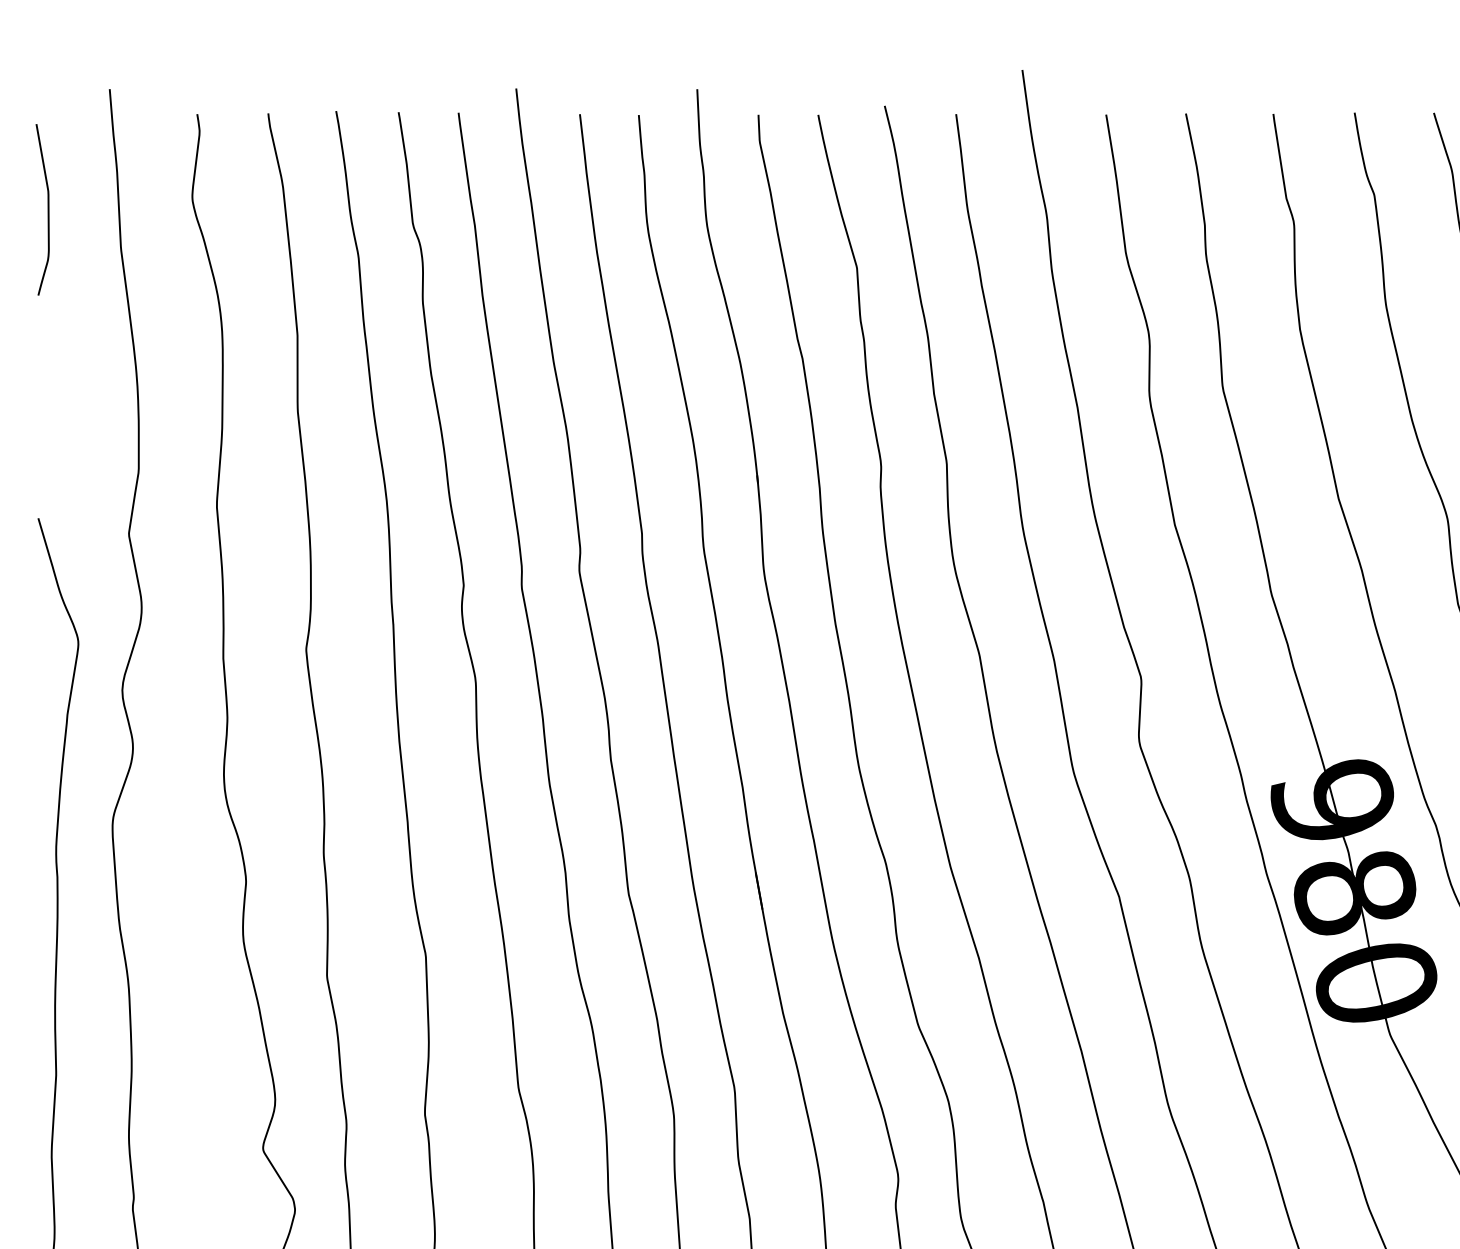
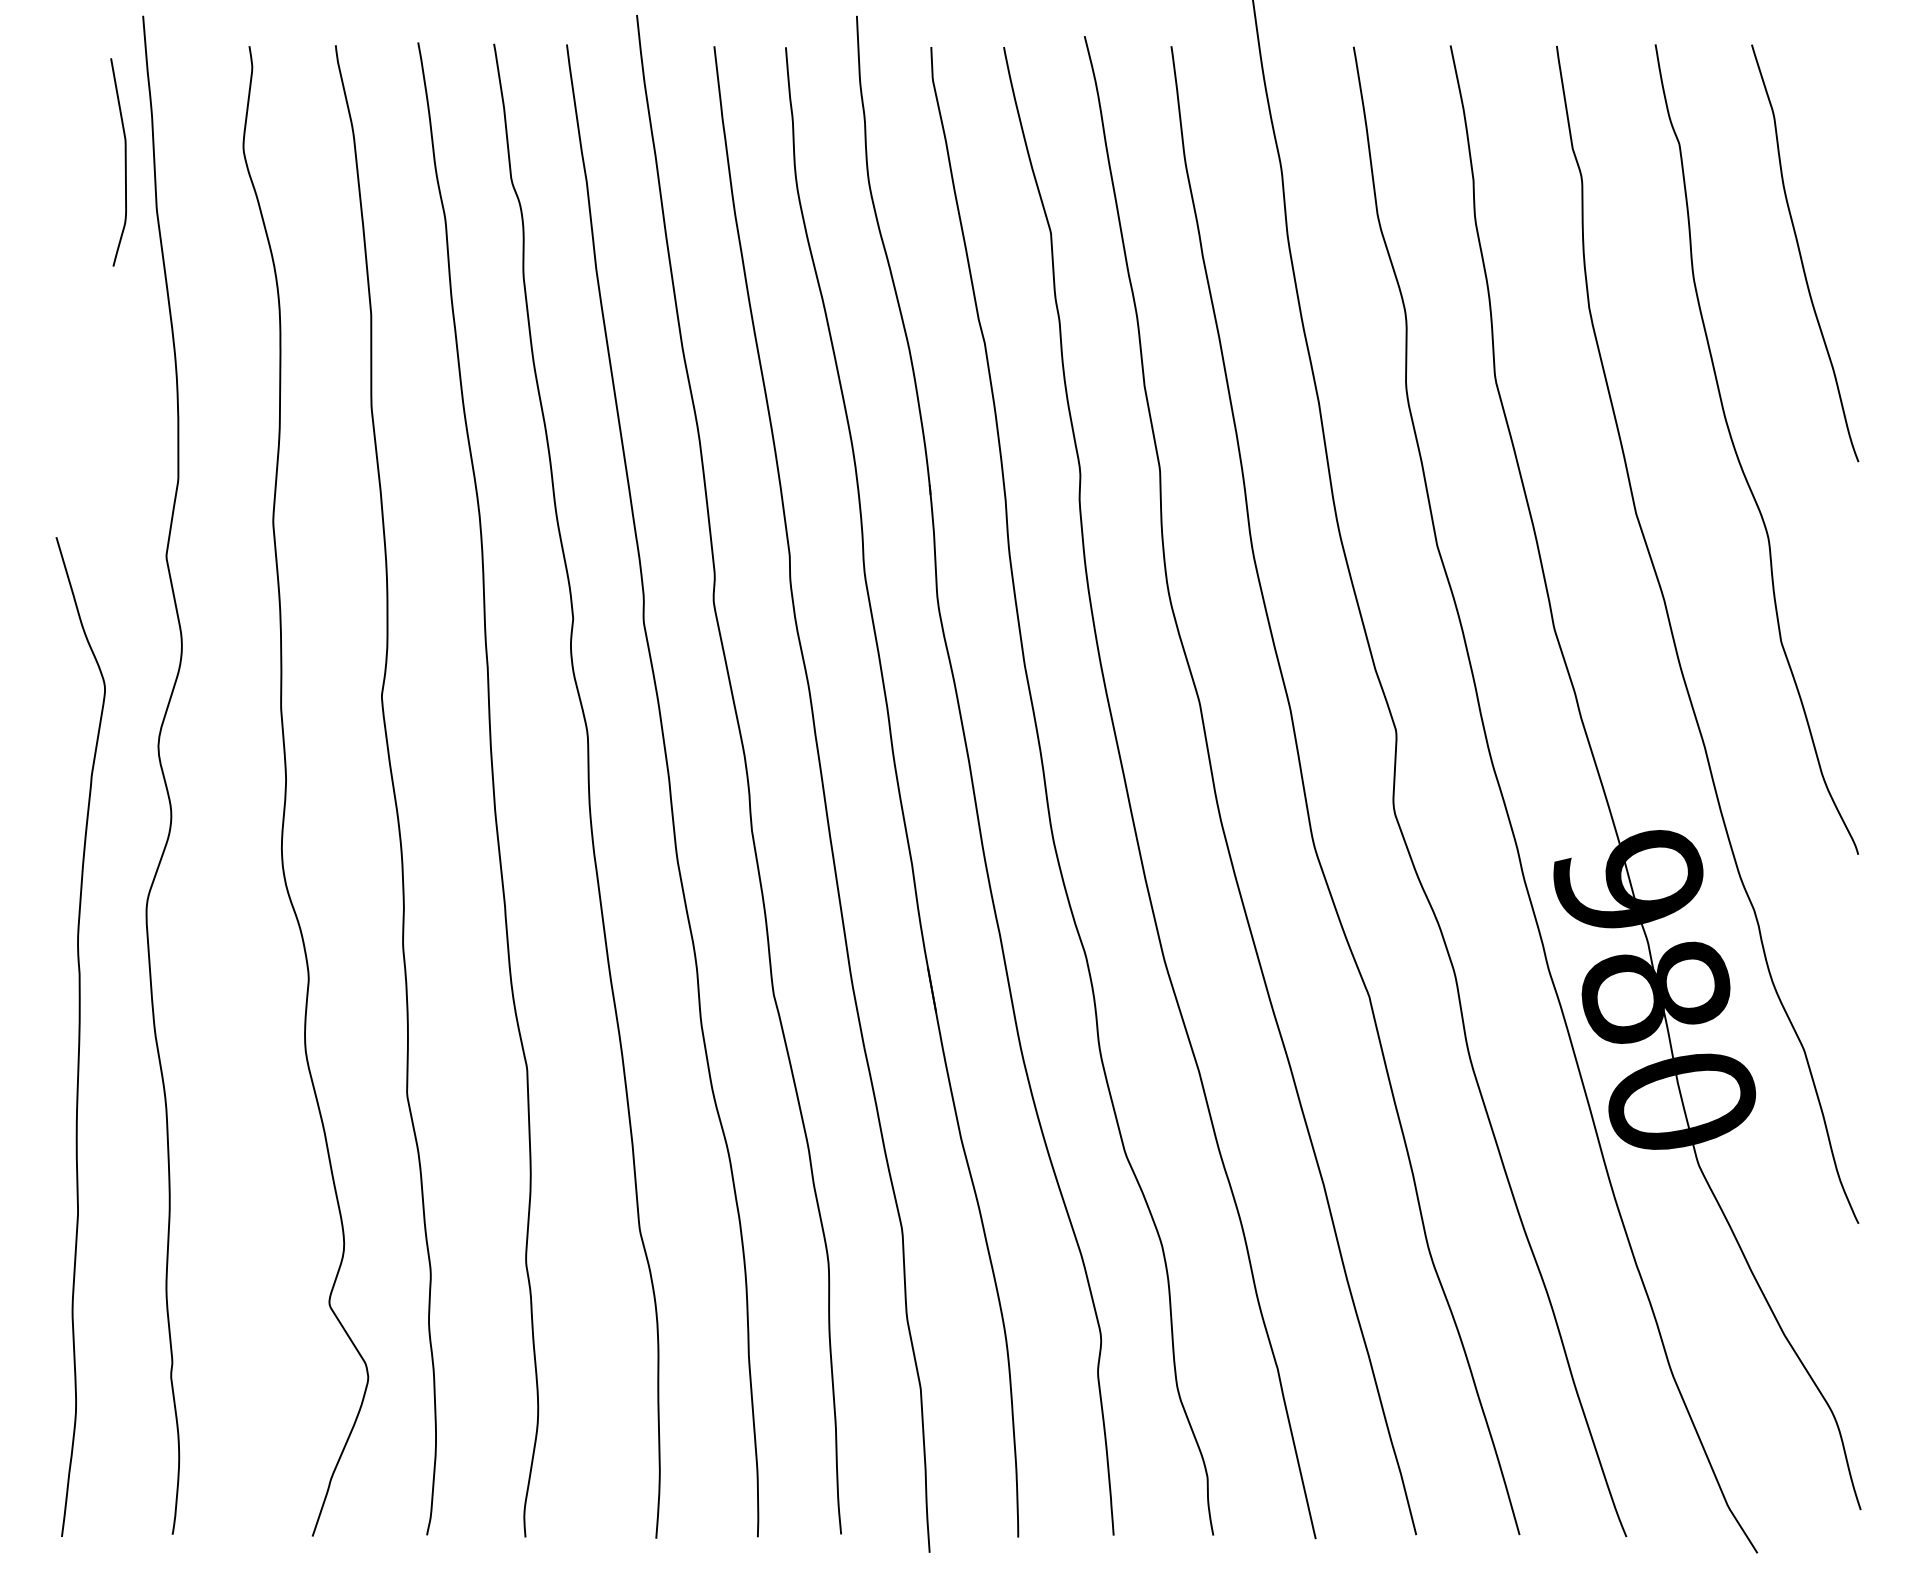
curve: (47, 209) -> (124, 162), moved

